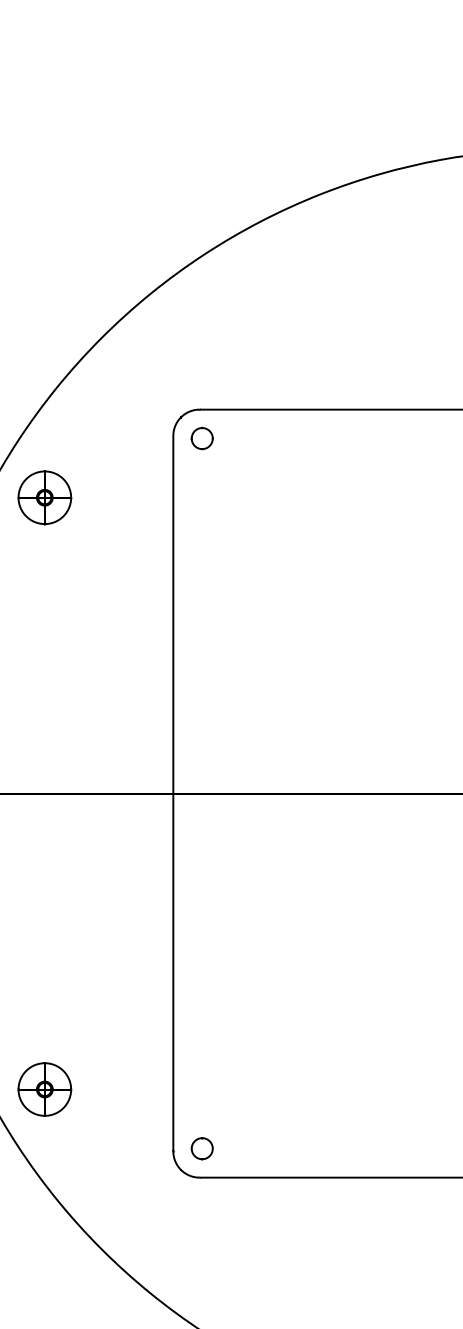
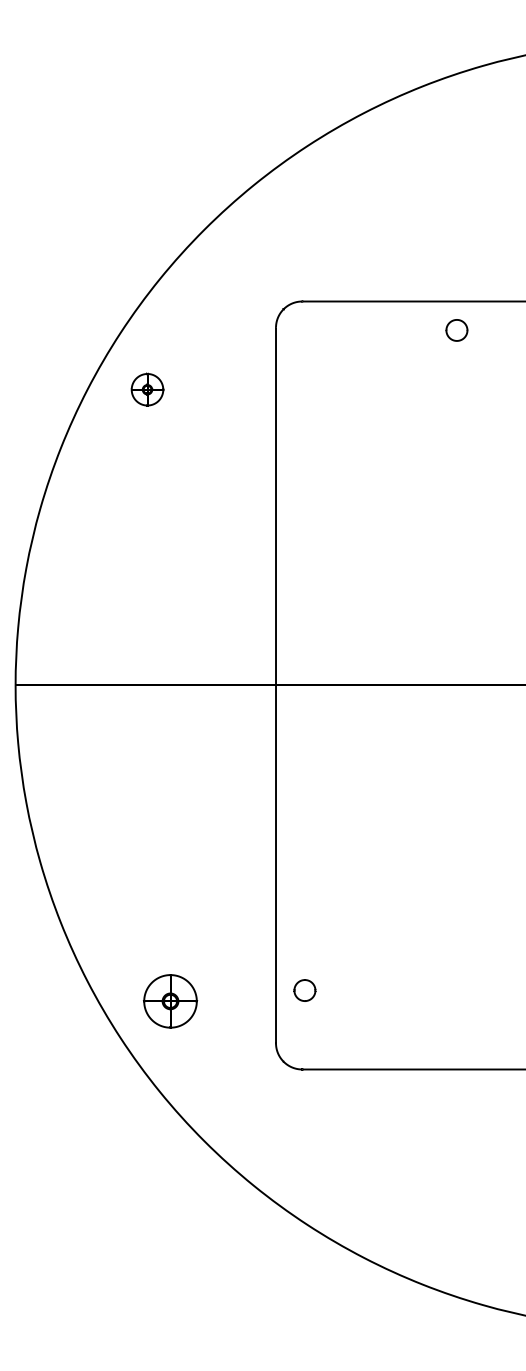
part: (201, 437) -> (456, 329), moved
part: (44, 497) -> (147, 389), size x0.6
part: (44, 1089) -> (170, 1001), moved
part: (201, 1148) -> (304, 990), moved

